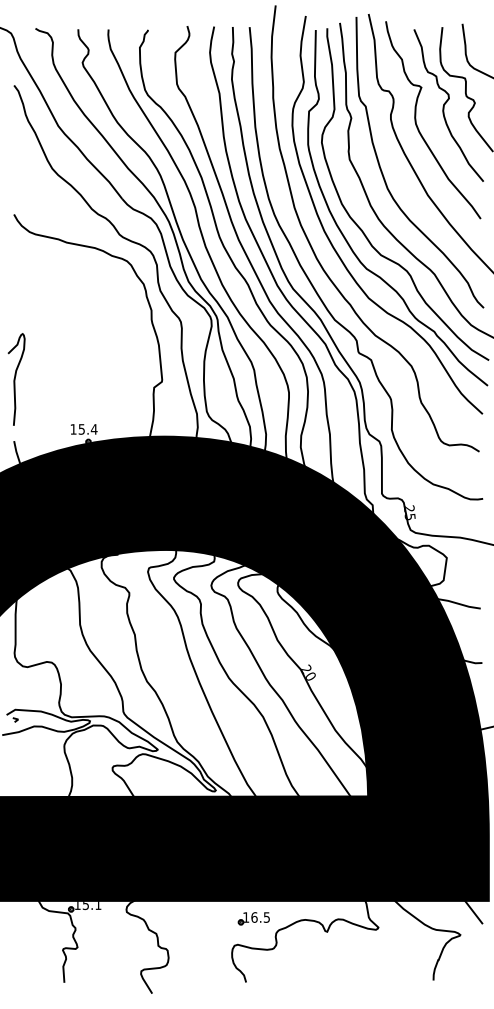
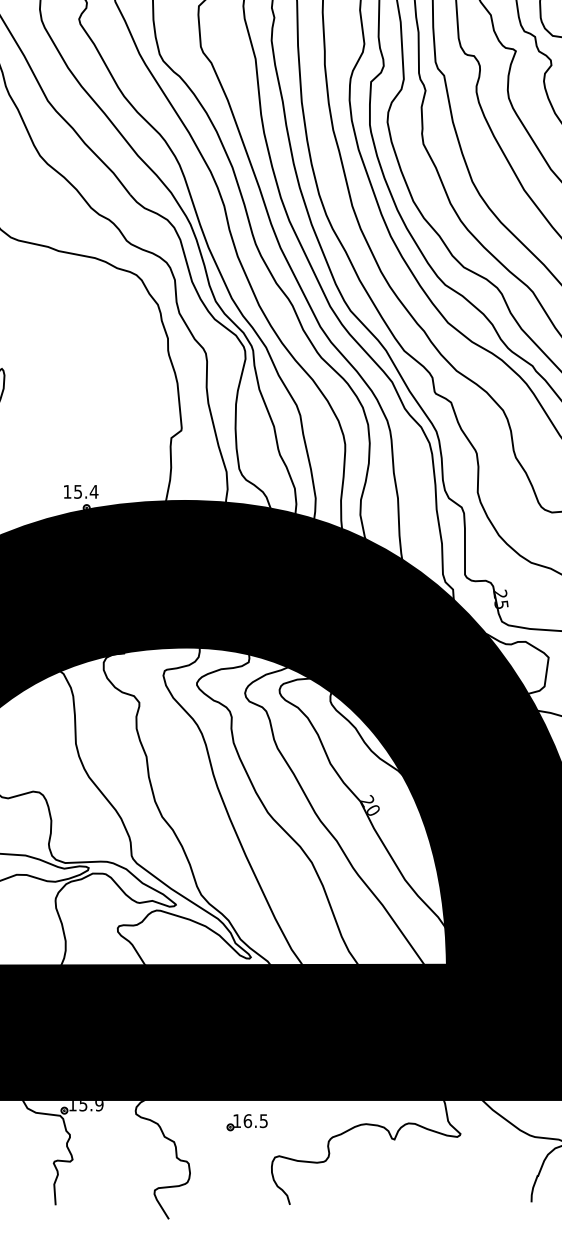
text: (98, 905) -> (99, 1105), 15.1 -> 15.9
part: (253, 918) -> (246, 1122), moved

